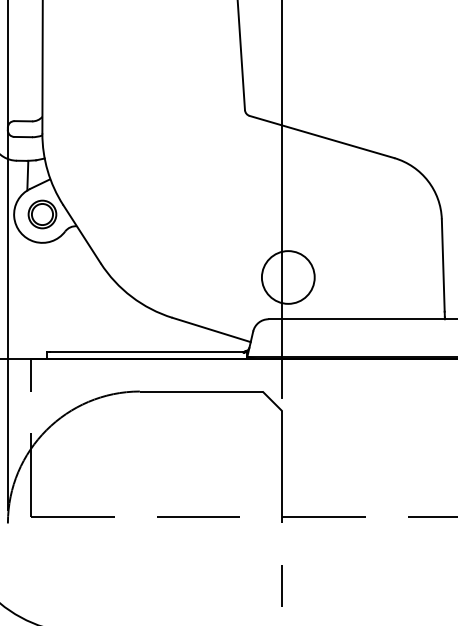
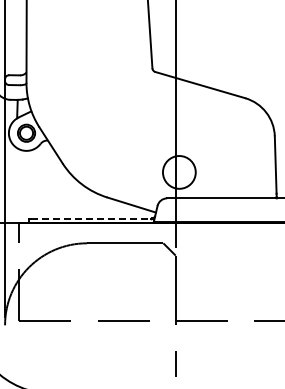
line: (146, 351) -> (91, 218), solid -> dashed

